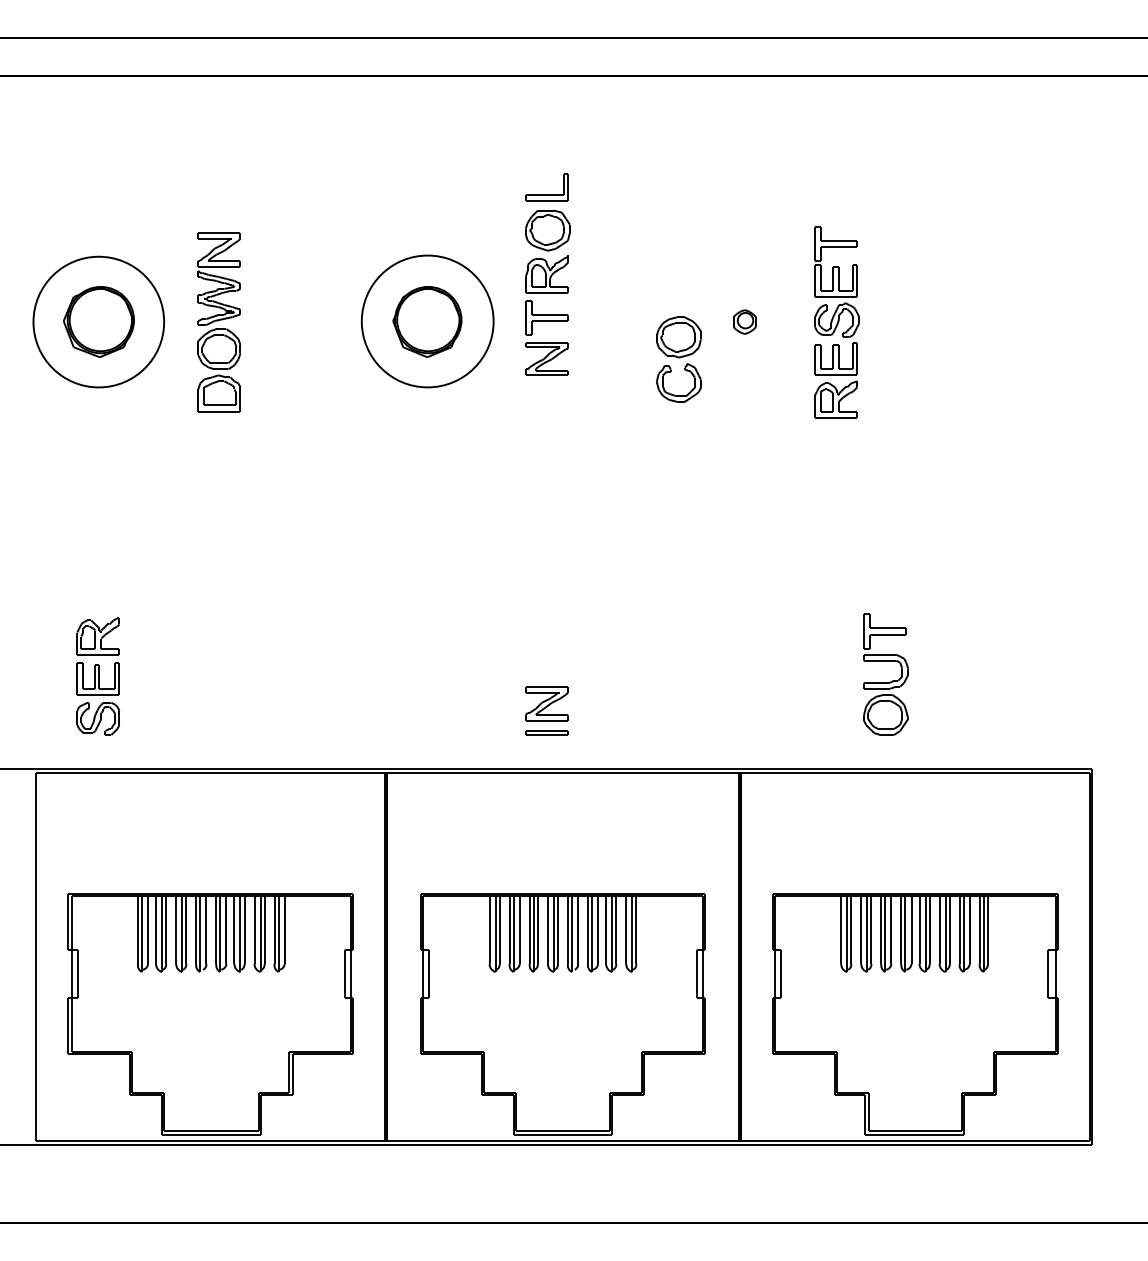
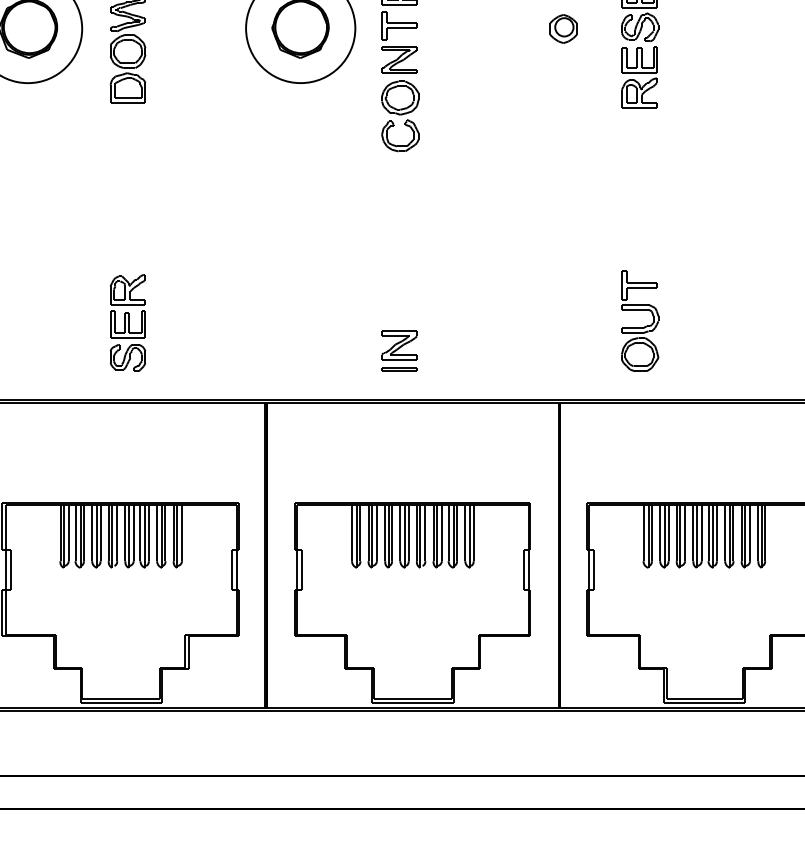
part: (744, 321) -> (563, 28), size x1.43
part: (678, 359) -> (400, 116), moved
part: (98, 676) -> (128, 322), moved
part: (885, 682) -> (639, 327), moved

